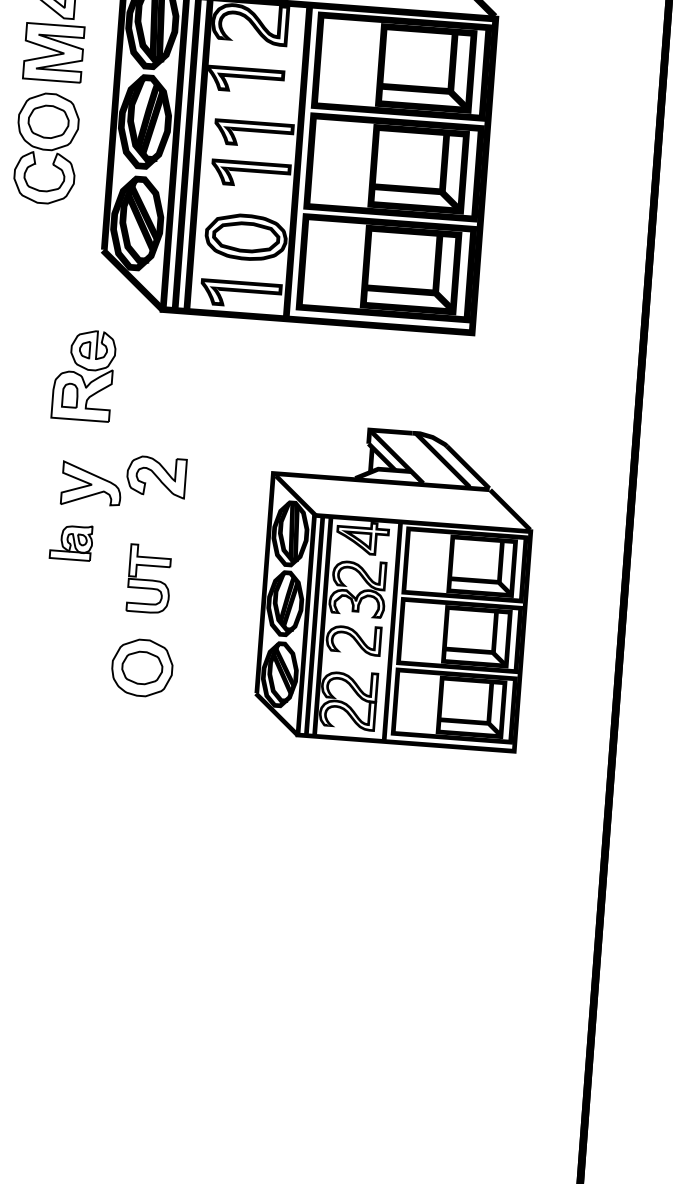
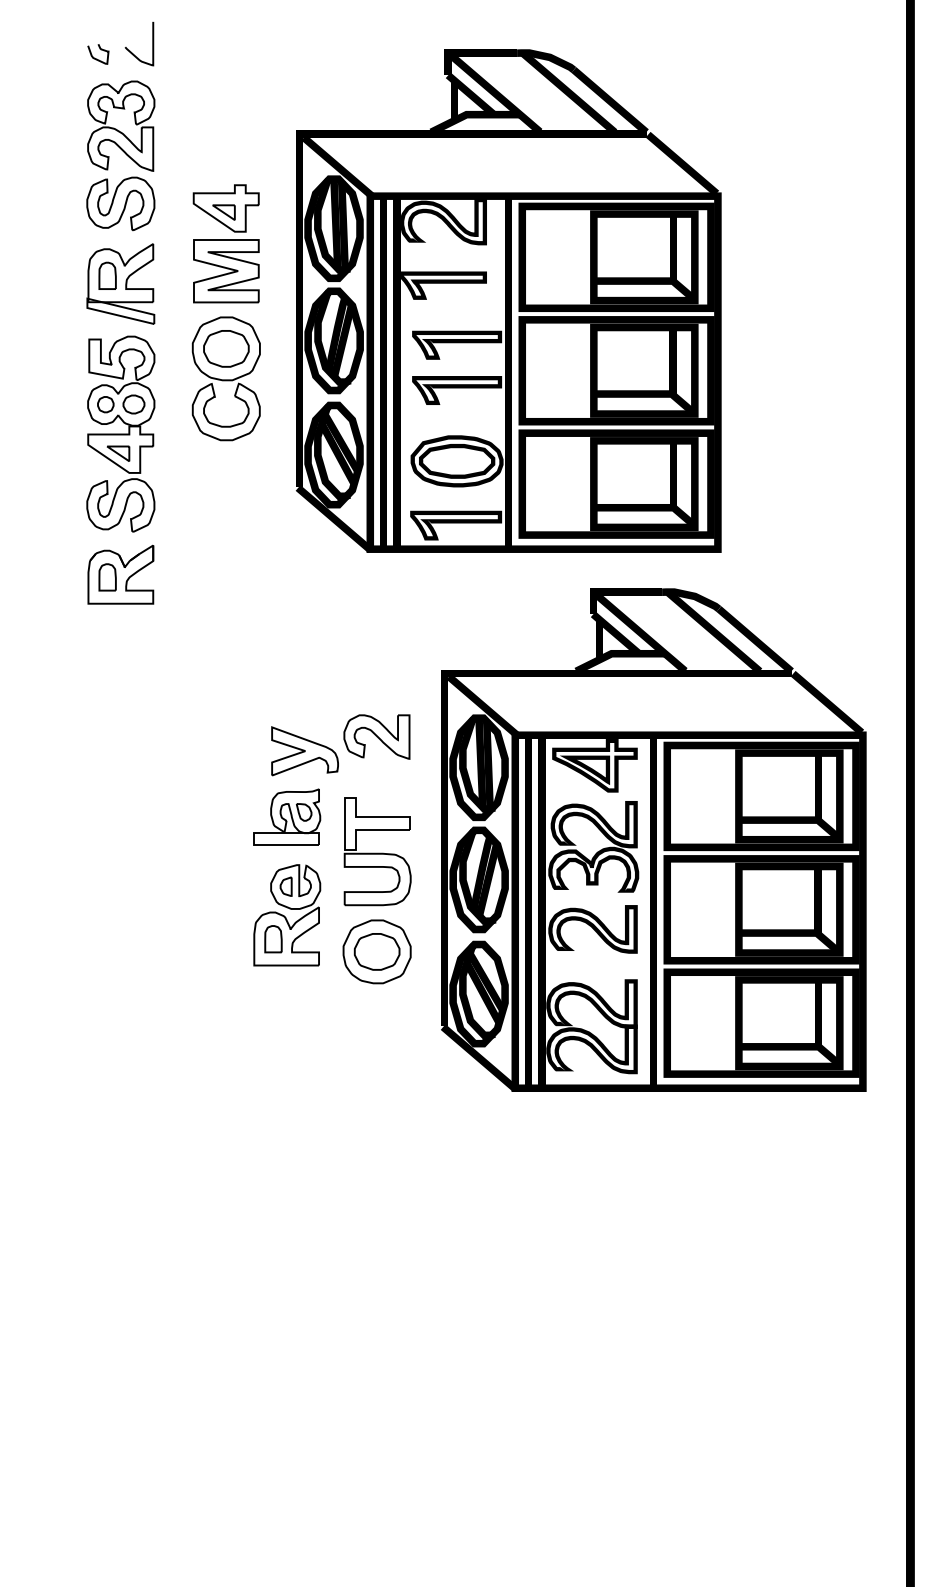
part: (84, 375) -> (287, 915), moved
part: (71, 541) -> (287, 816), size x1.43
part: (149, 578) -> (377, 851), size x1.43
part: (395, 586) -> (653, 839), size x1.43

